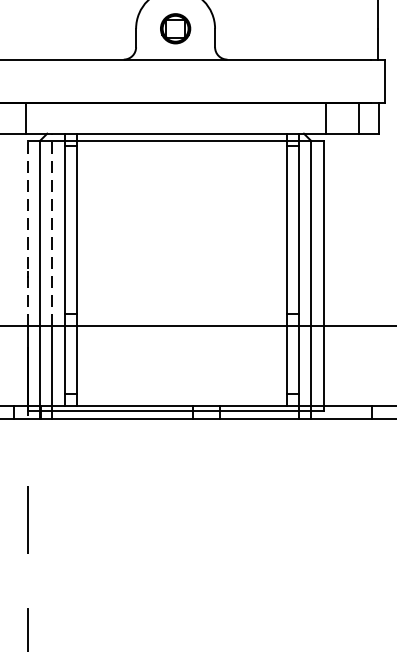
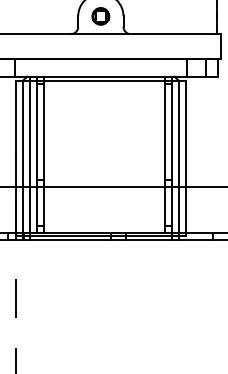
line: (53, 229) -> (30, 131), dashed -> solid
line: (26, 232) -> (15, 133), dashed -> solid

